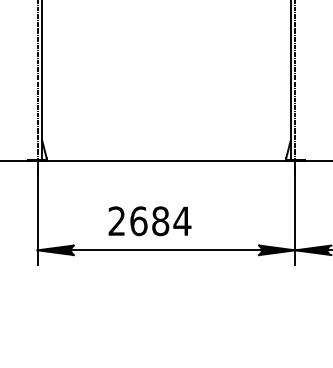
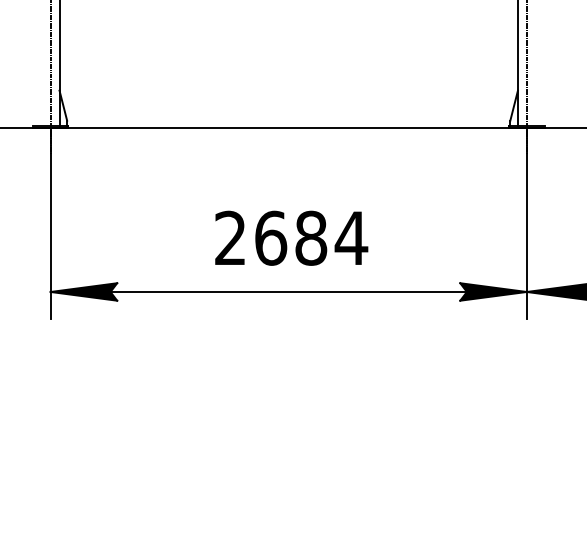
text: (149, 221) -> (290, 238), moved

